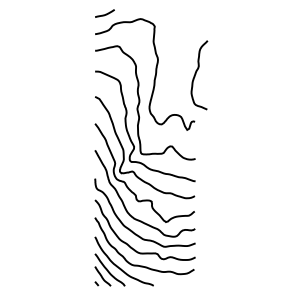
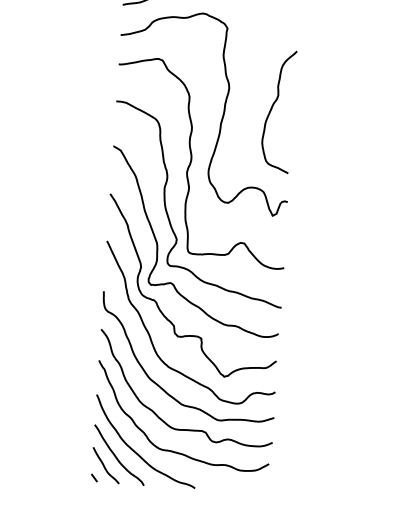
curve: (196, 74) -> (273, 109), moved

